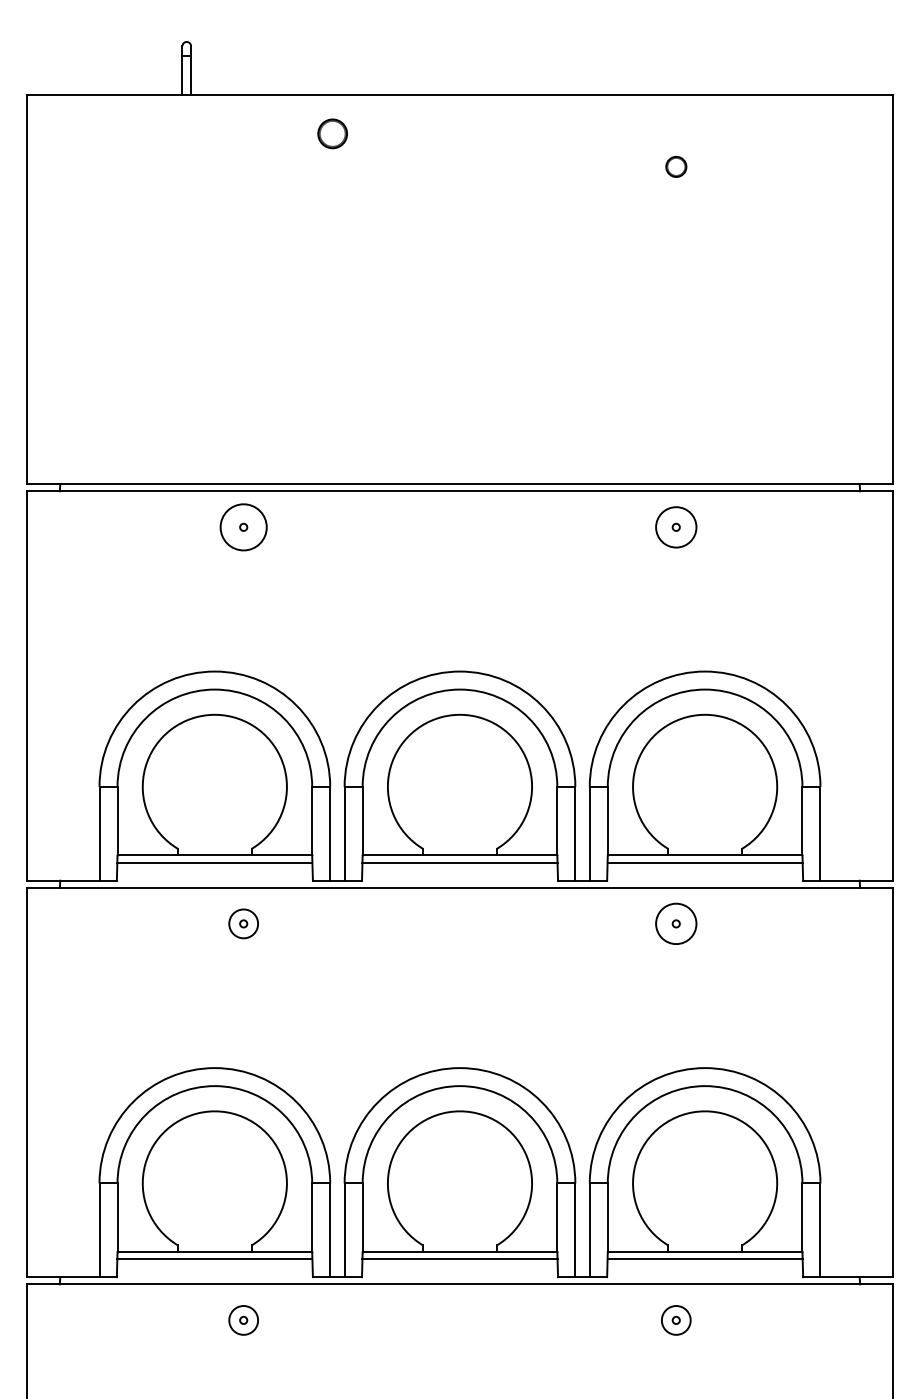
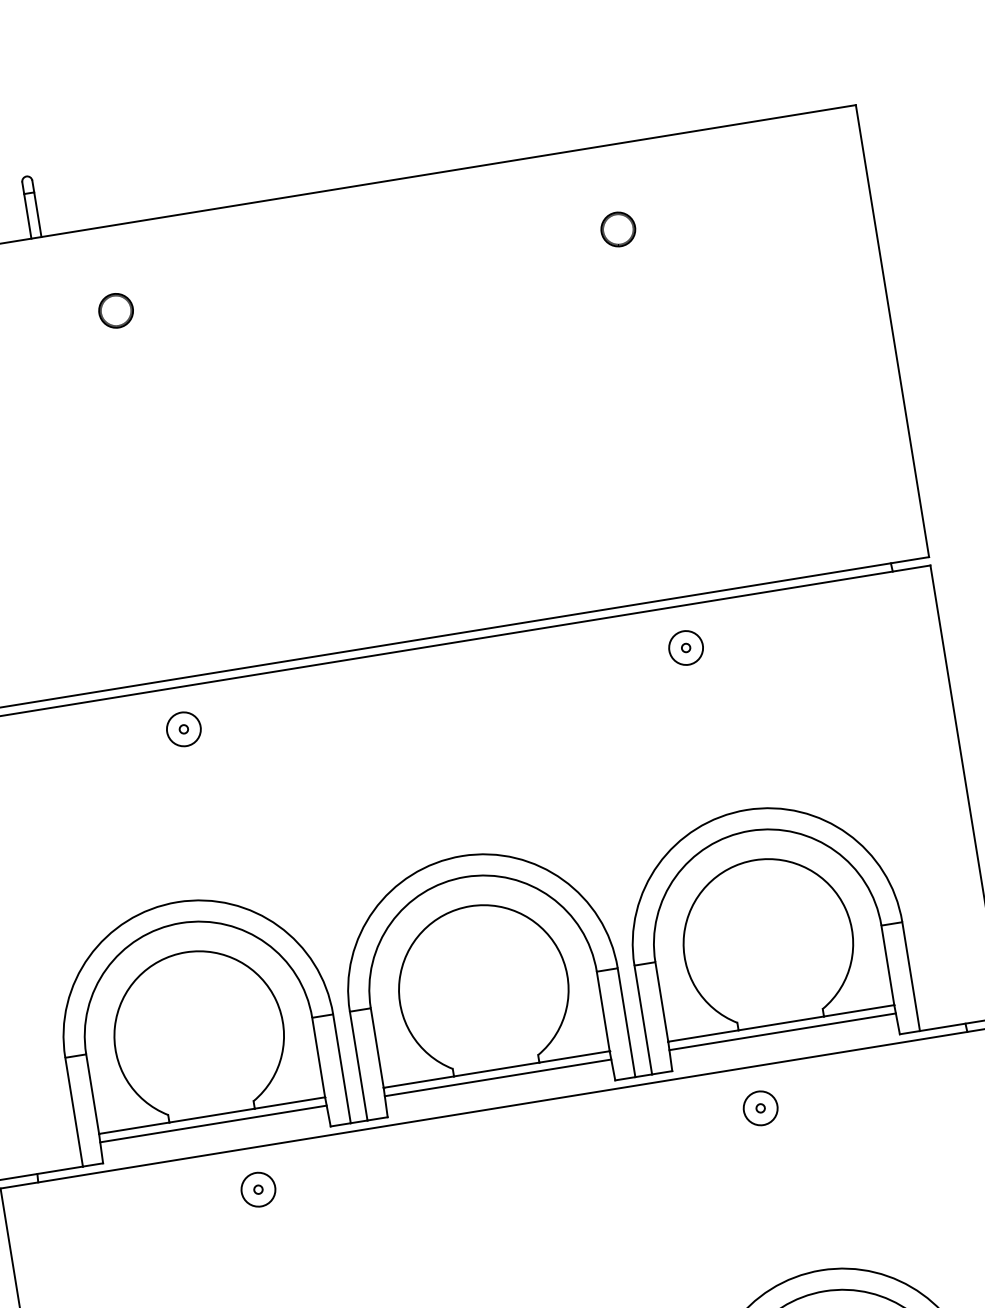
part: (332, 133) -> (115, 310), moved
part: (676, 166) -> (618, 229), size x1.43
circle: (243, 526) -> (183, 728), size x0.62
circle: (675, 526) -> (685, 647), size x0.71
circle: (675, 923) -> (759, 1108), size x0.71

